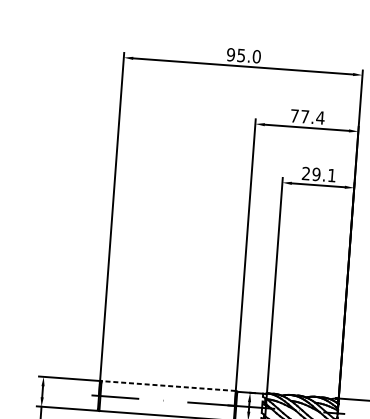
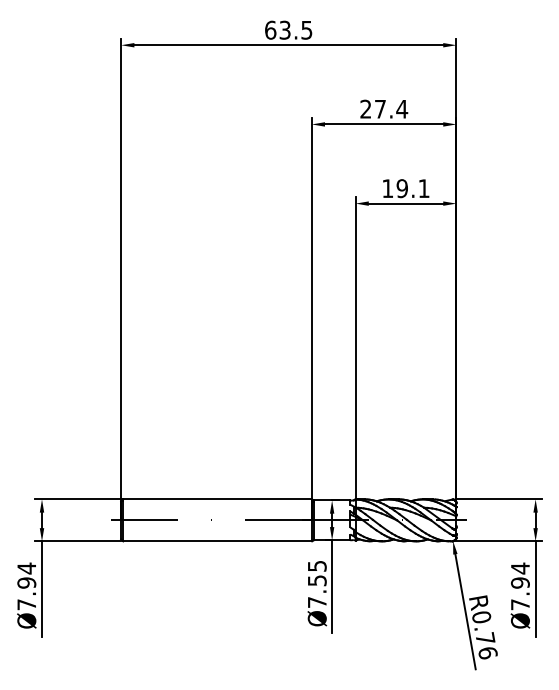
text: (243, 55) -> (288, 29), 95.0 -> 63.5
text: (294, 115) -> (365, 108), 77.4 -> 27.4
text: (305, 173) -> (387, 188), 29.1 -> 19.1
line: (168, 386) -> (217, 499), dashed -> solid

